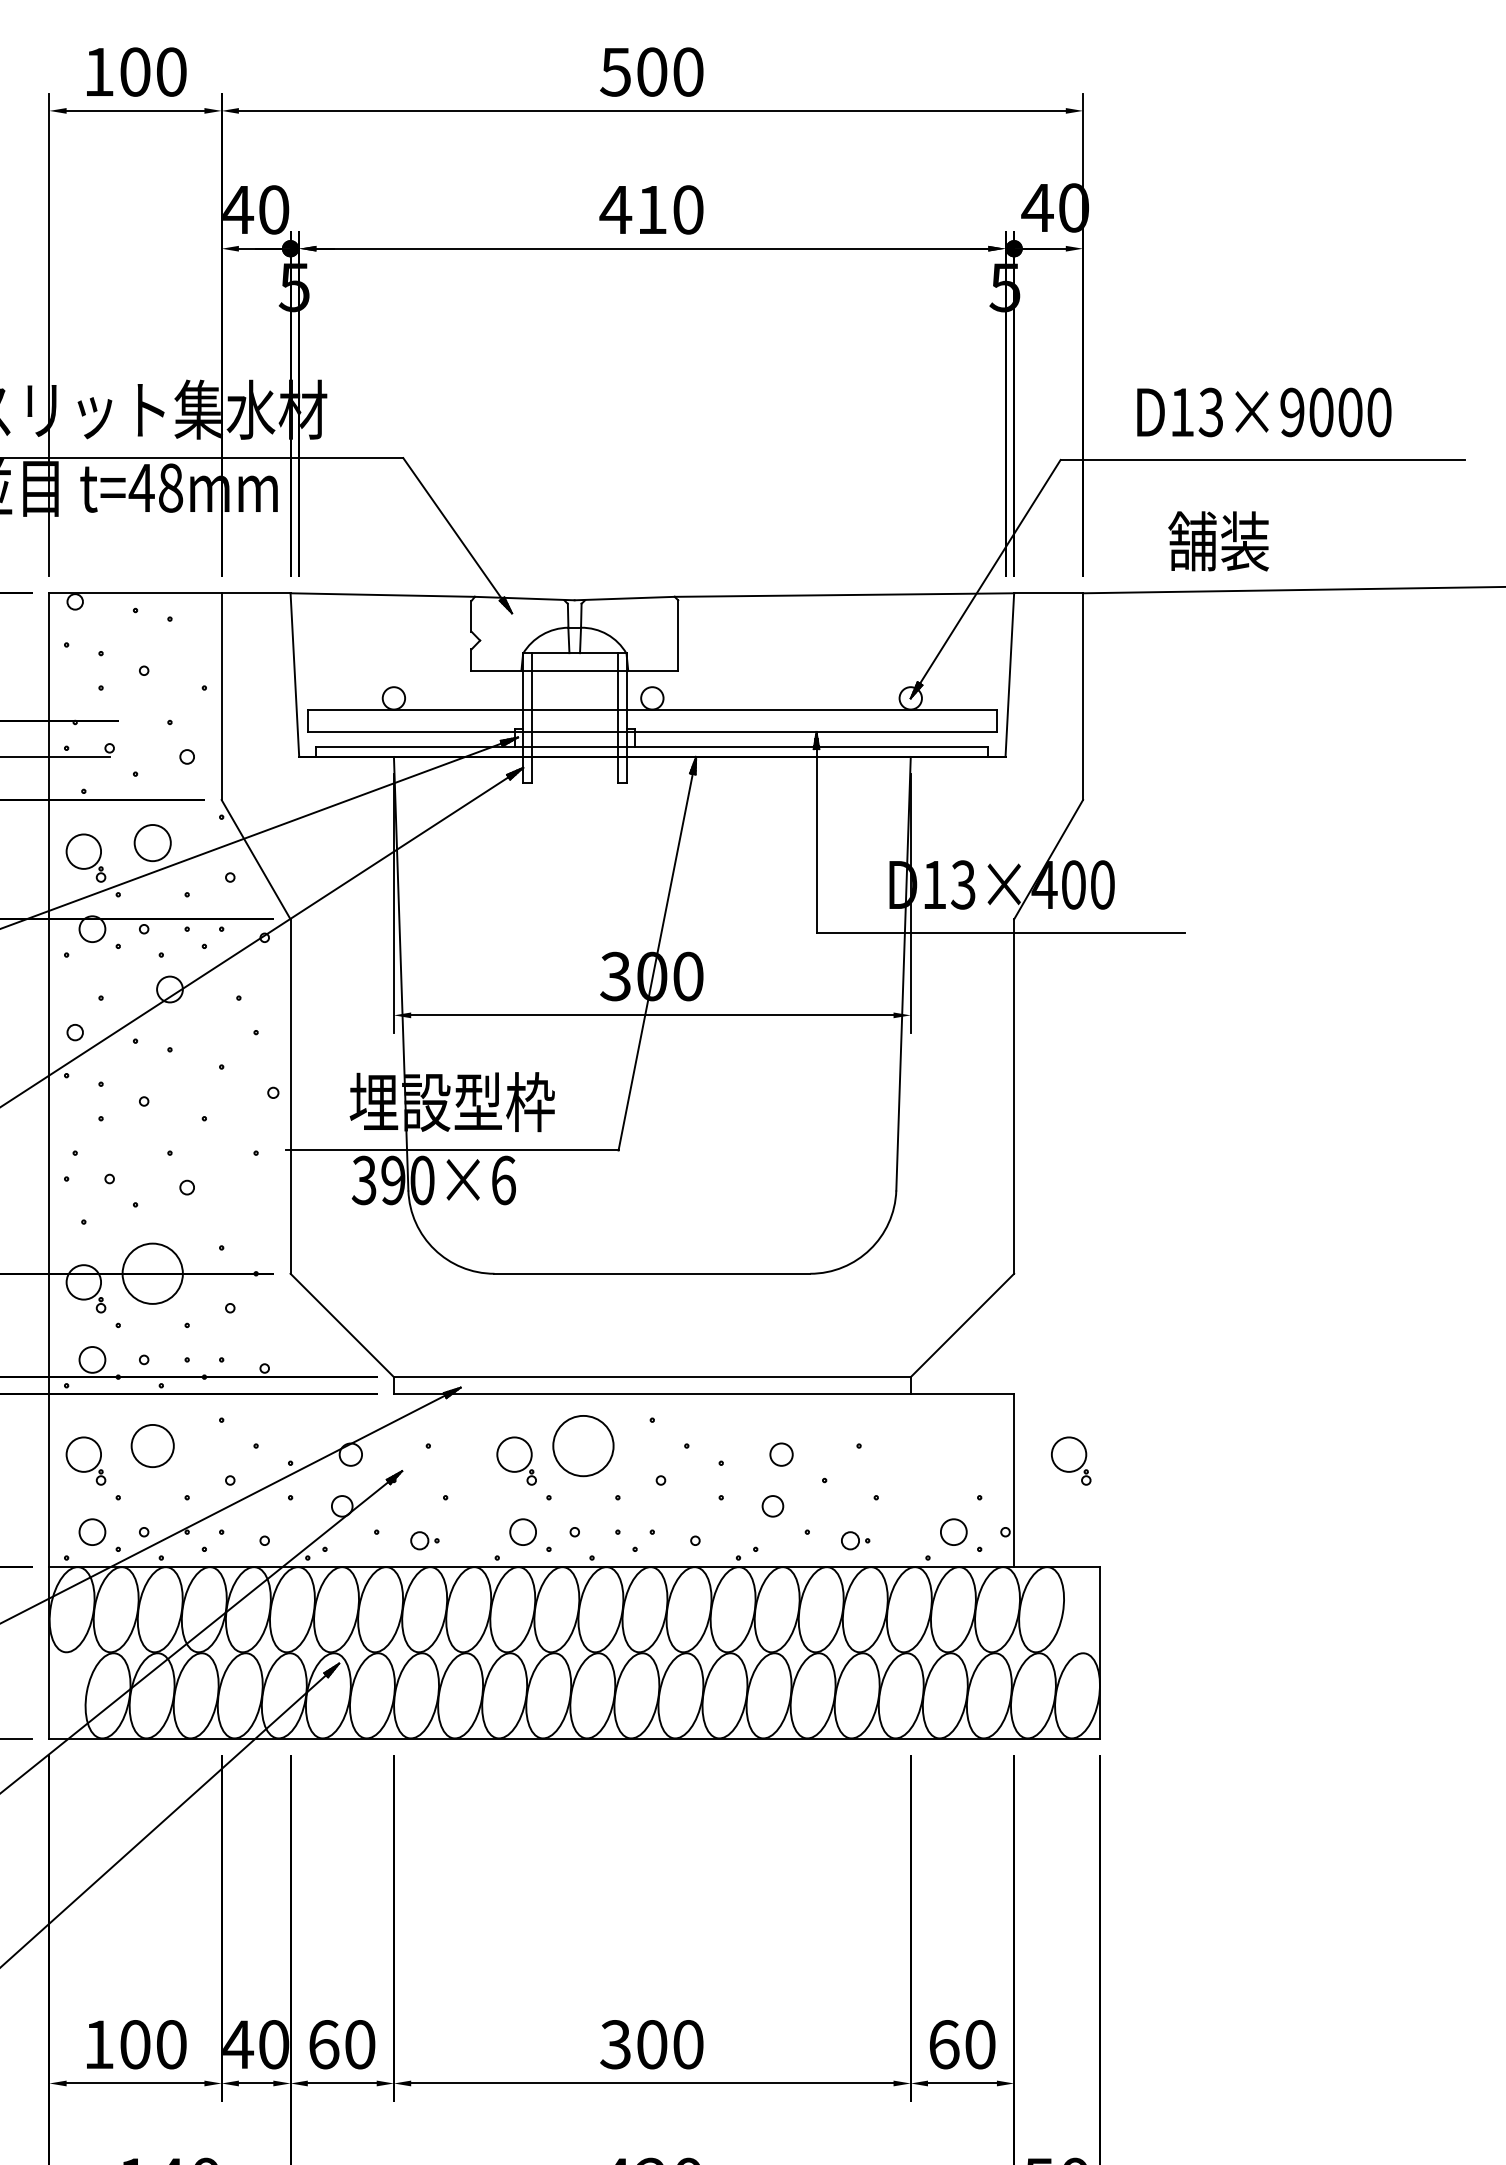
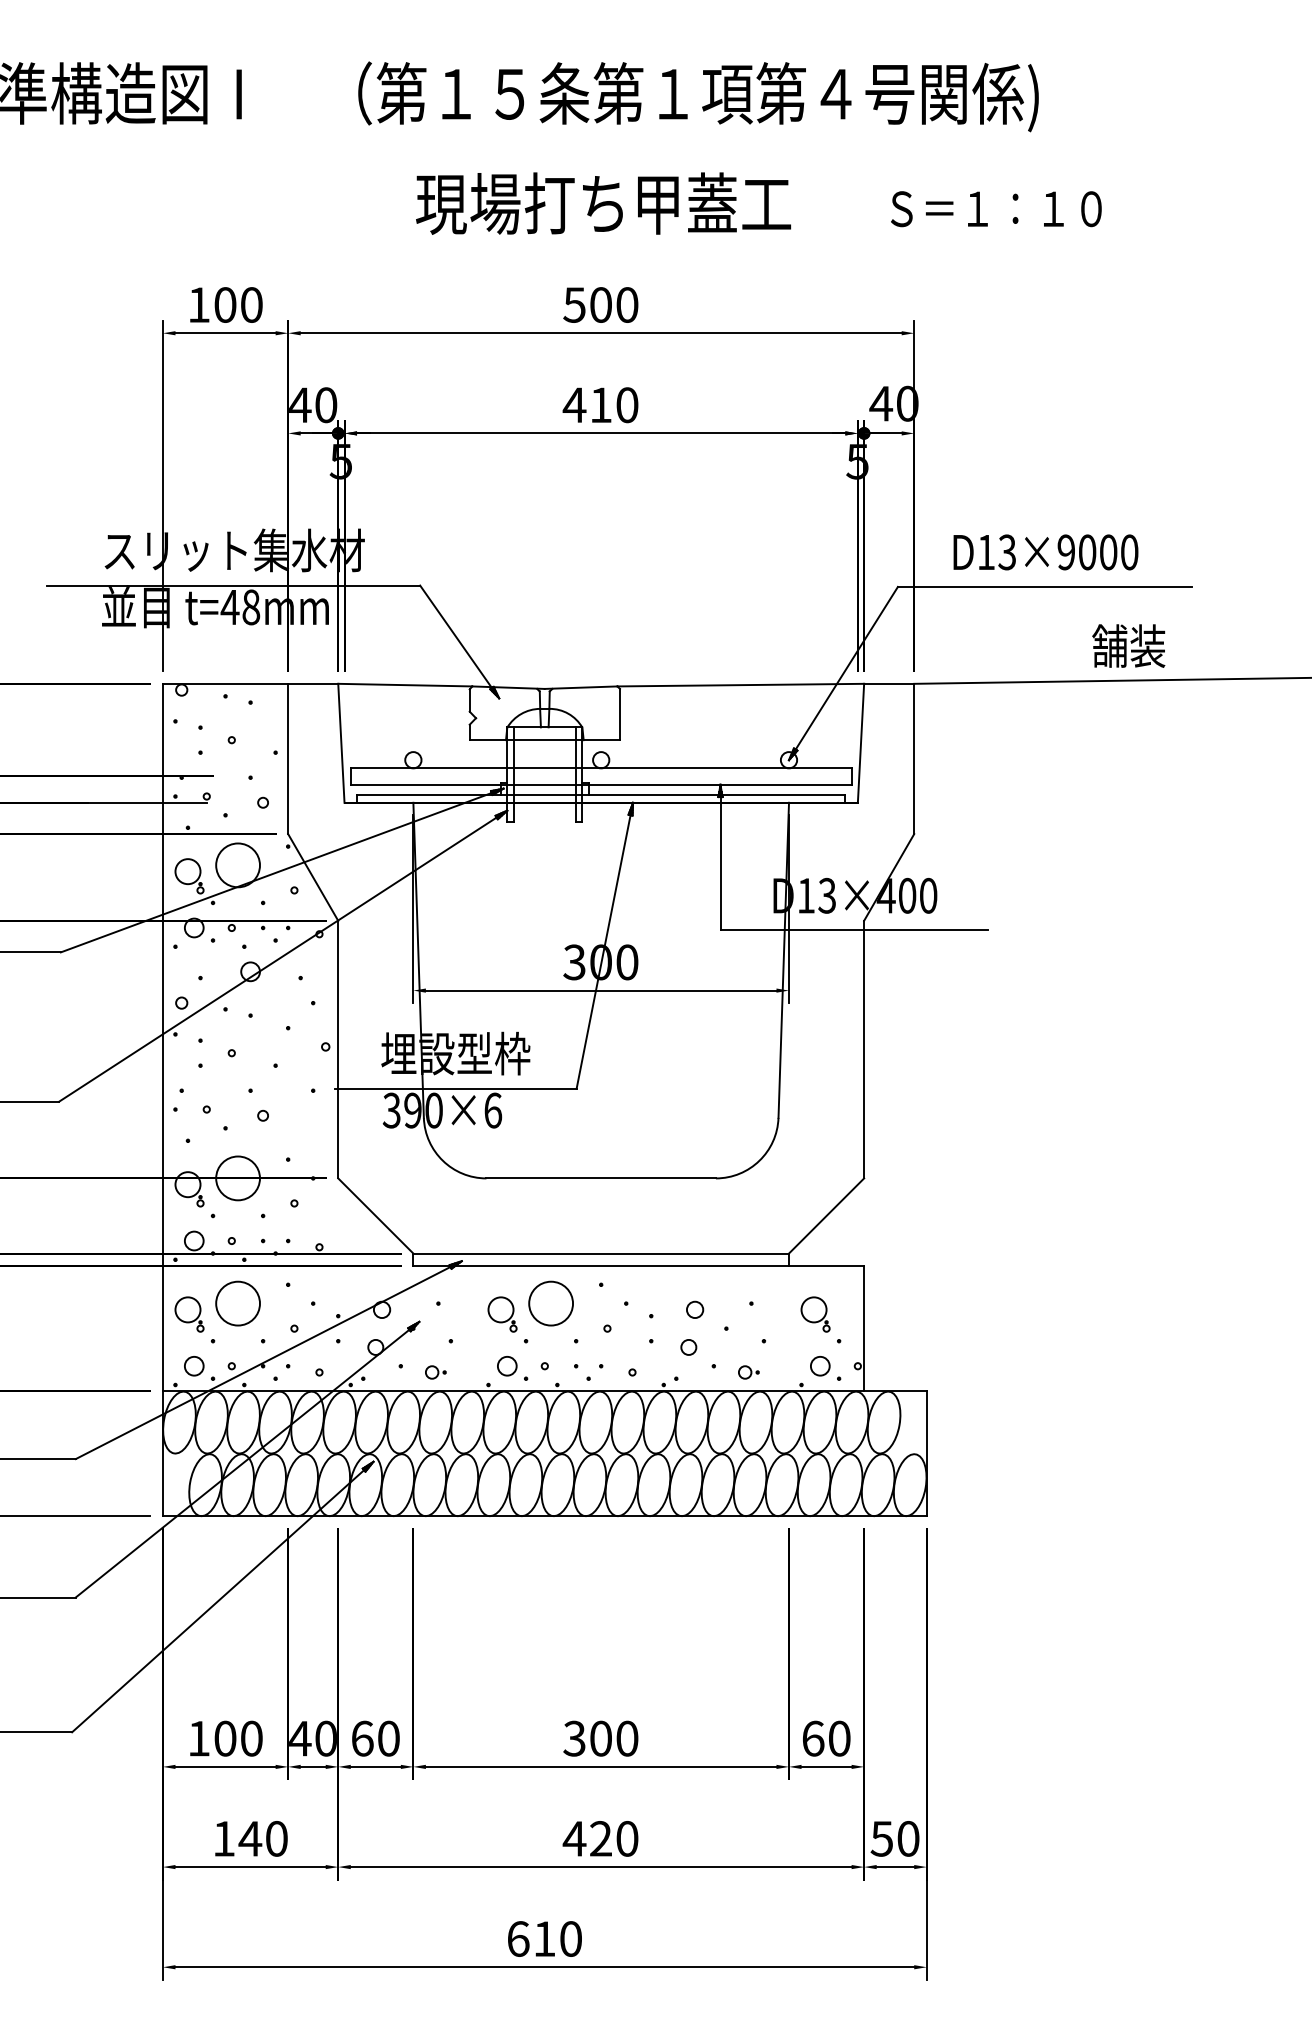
text: (1218, 540) -> (1128, 645), moved
circle: (153, 843) -> (238, 865), size x1.67
circle: (153, 1445) -> (238, 1303), size x1.43
part: (1071, 1461) -> (815, 1314), moved

